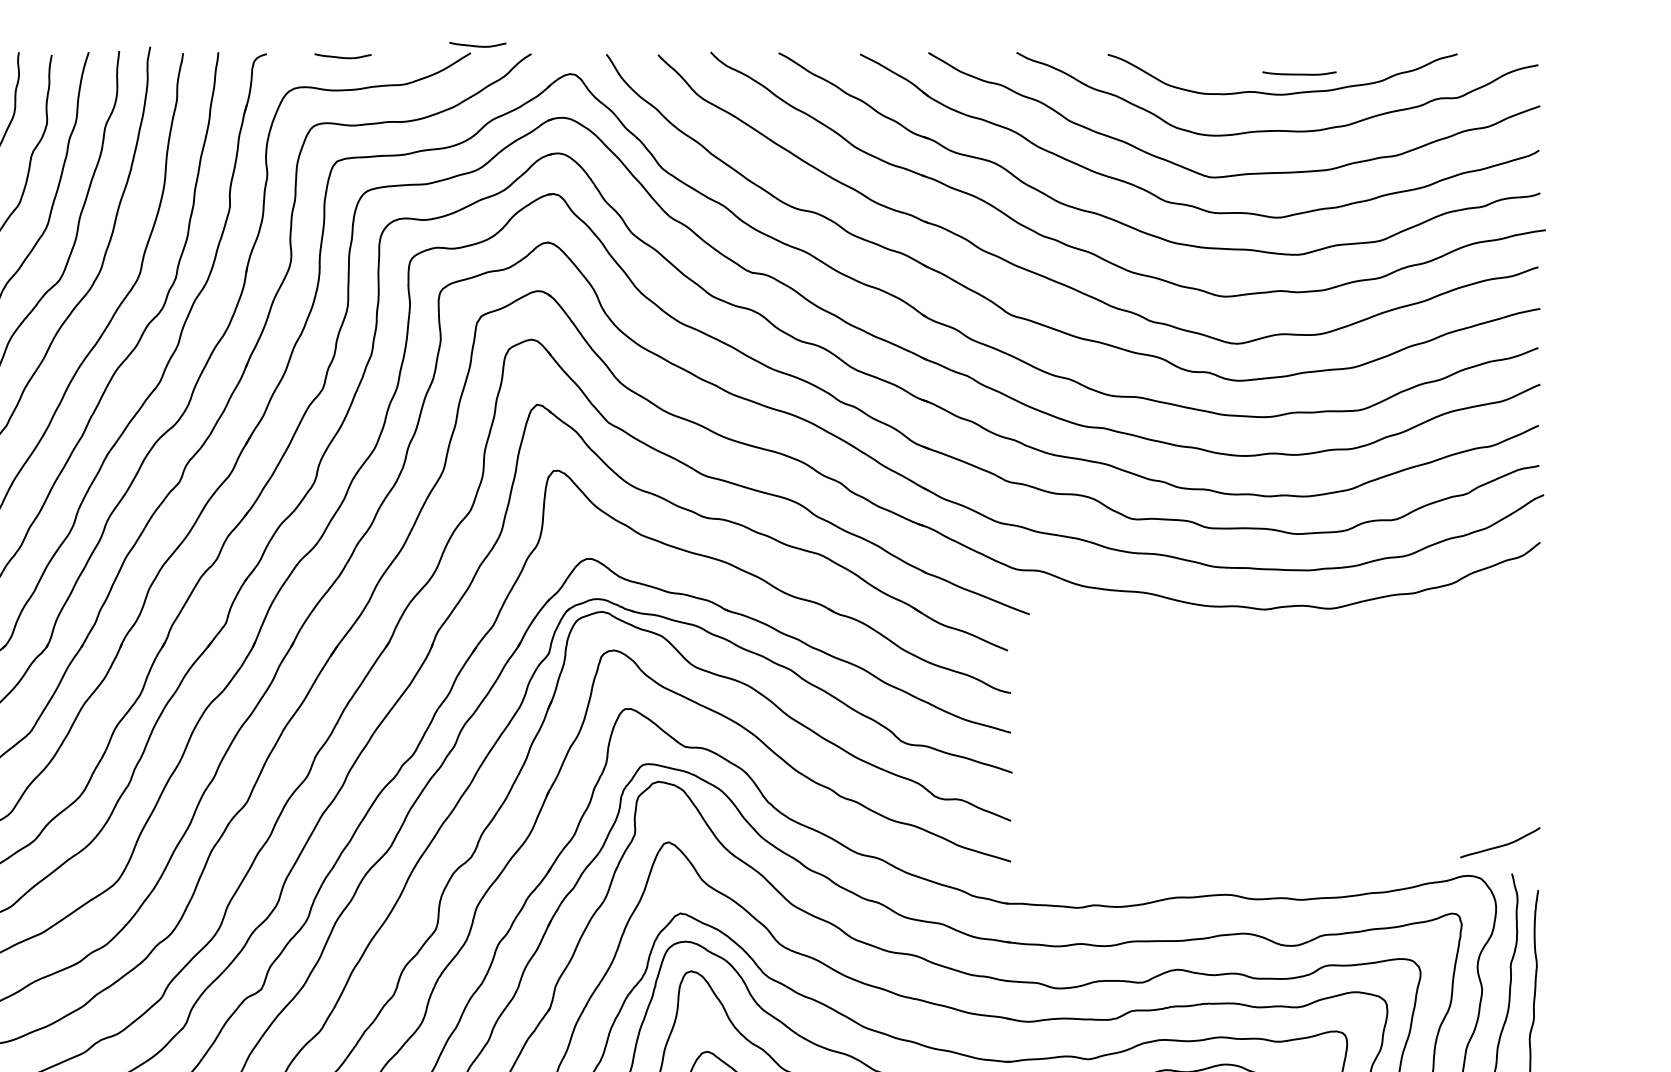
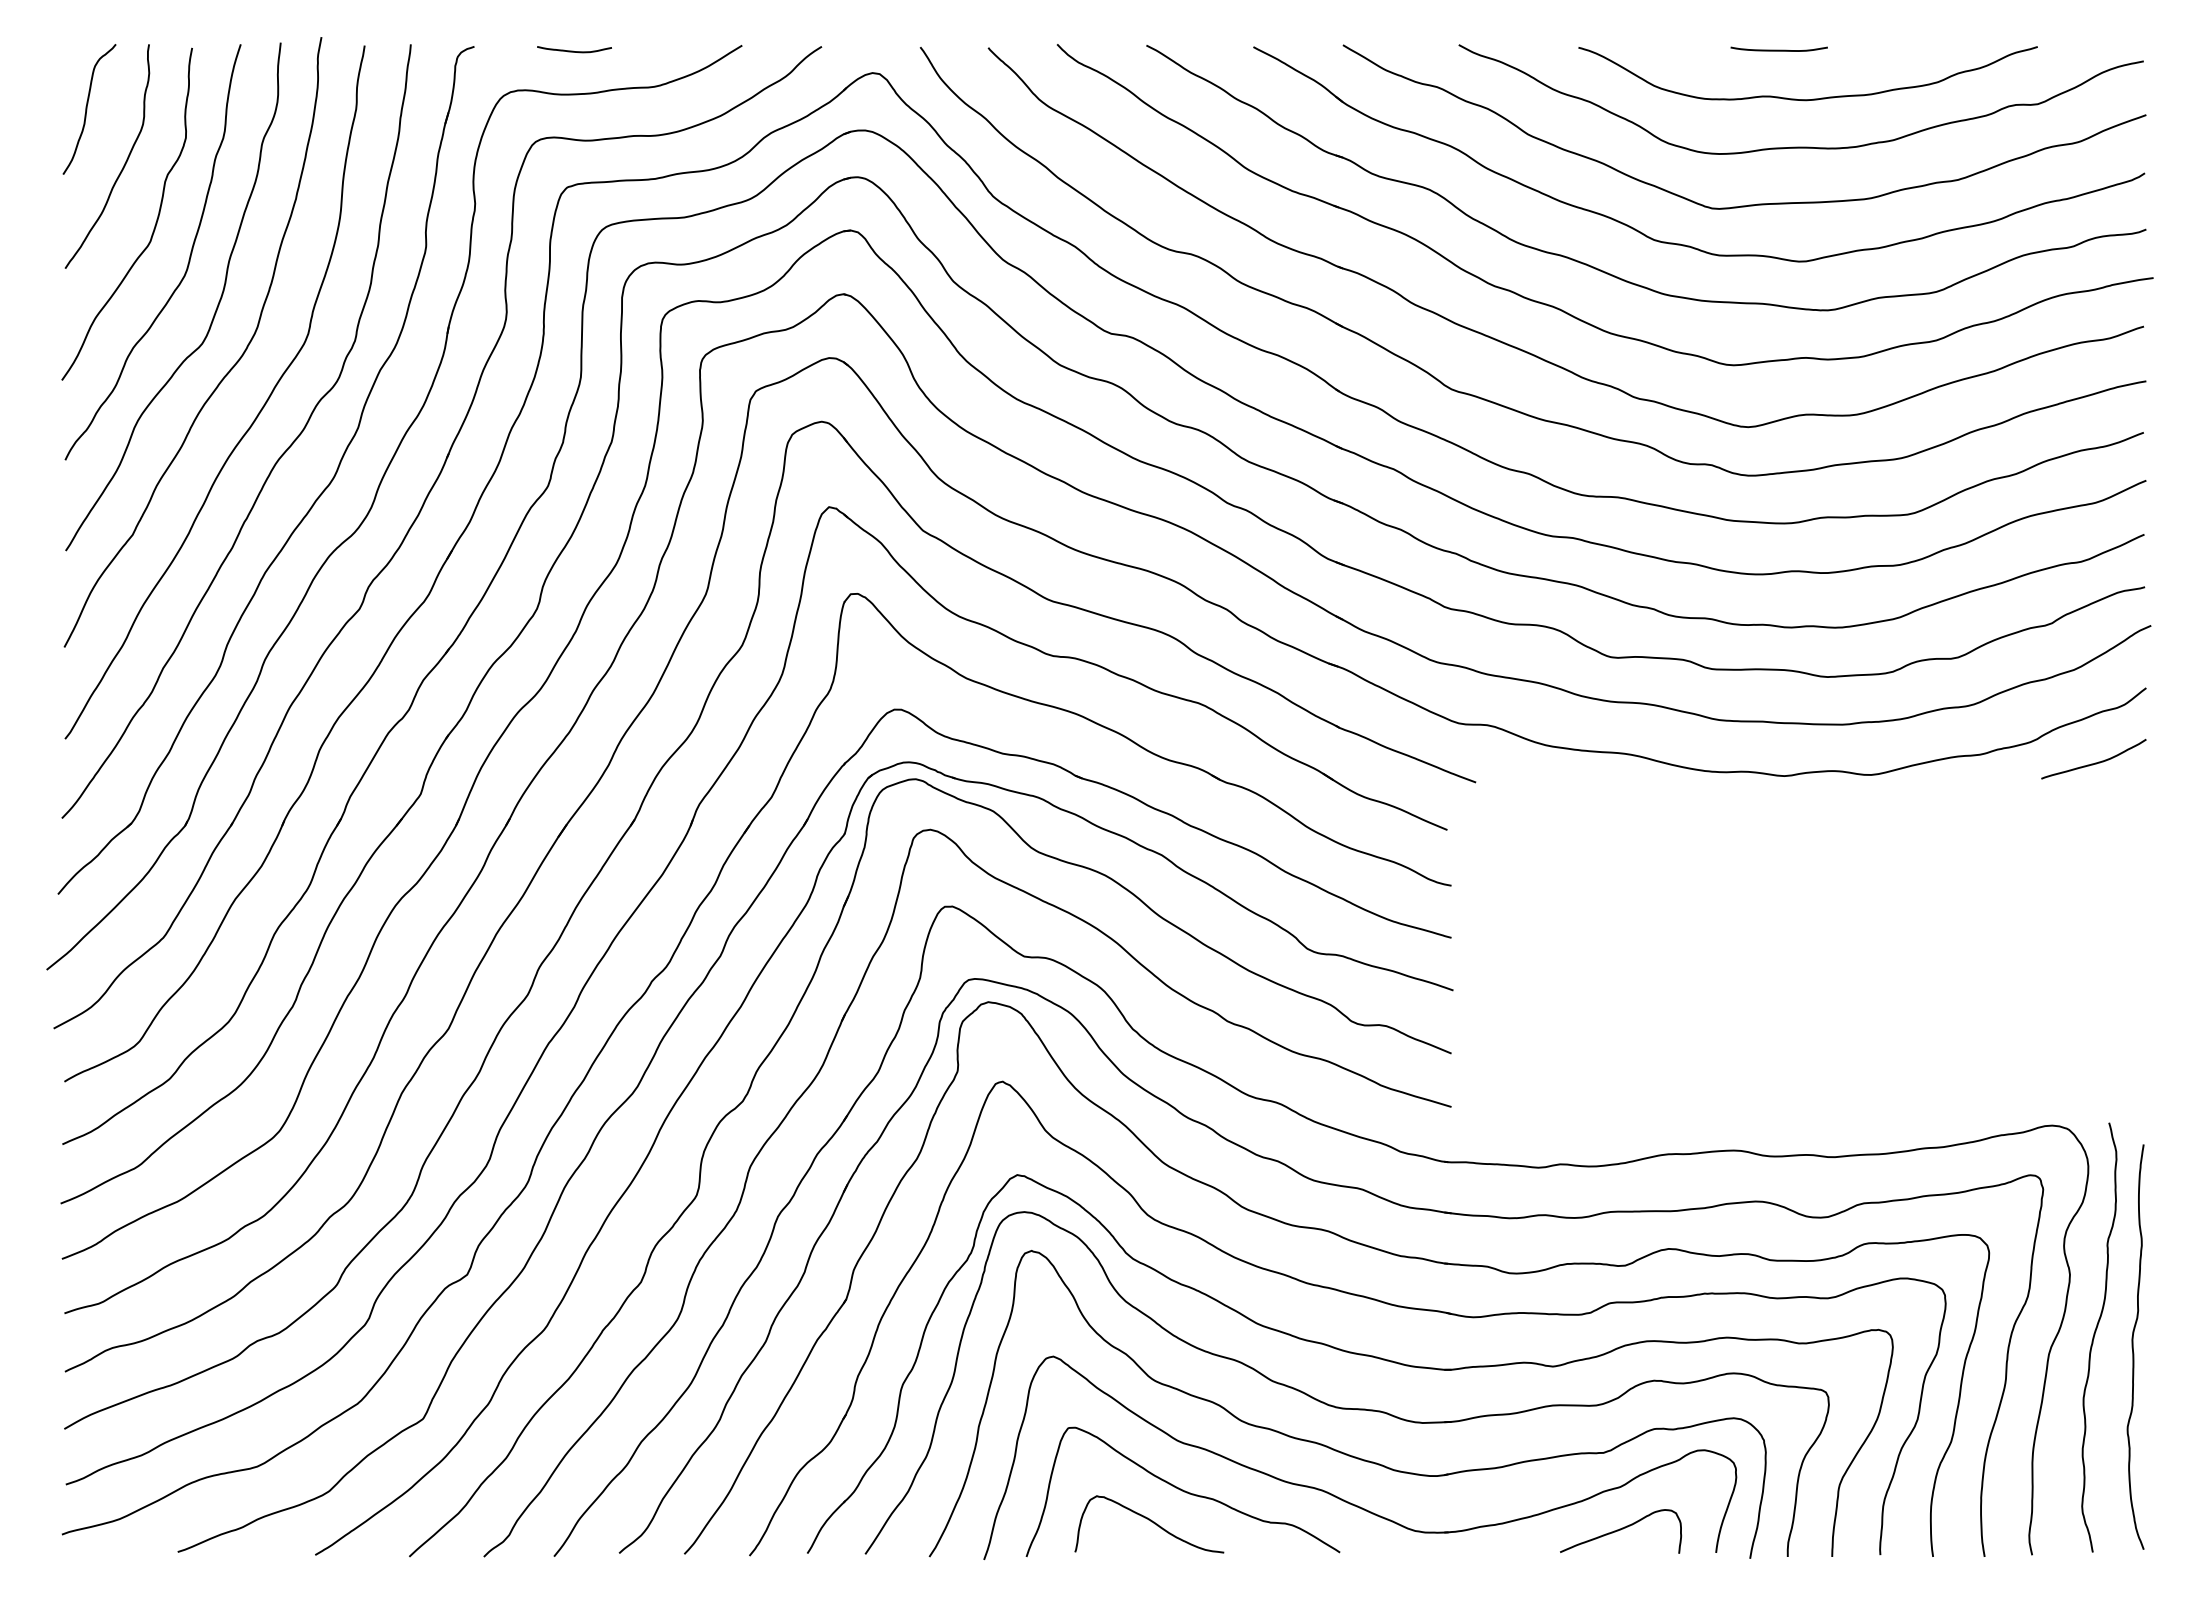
curve: (477, 45) -> (750, 35), removed
curve: (1298, 73) -> (1778, 49), moved
curve: (1501, 845) -> (2095, 762), moved

